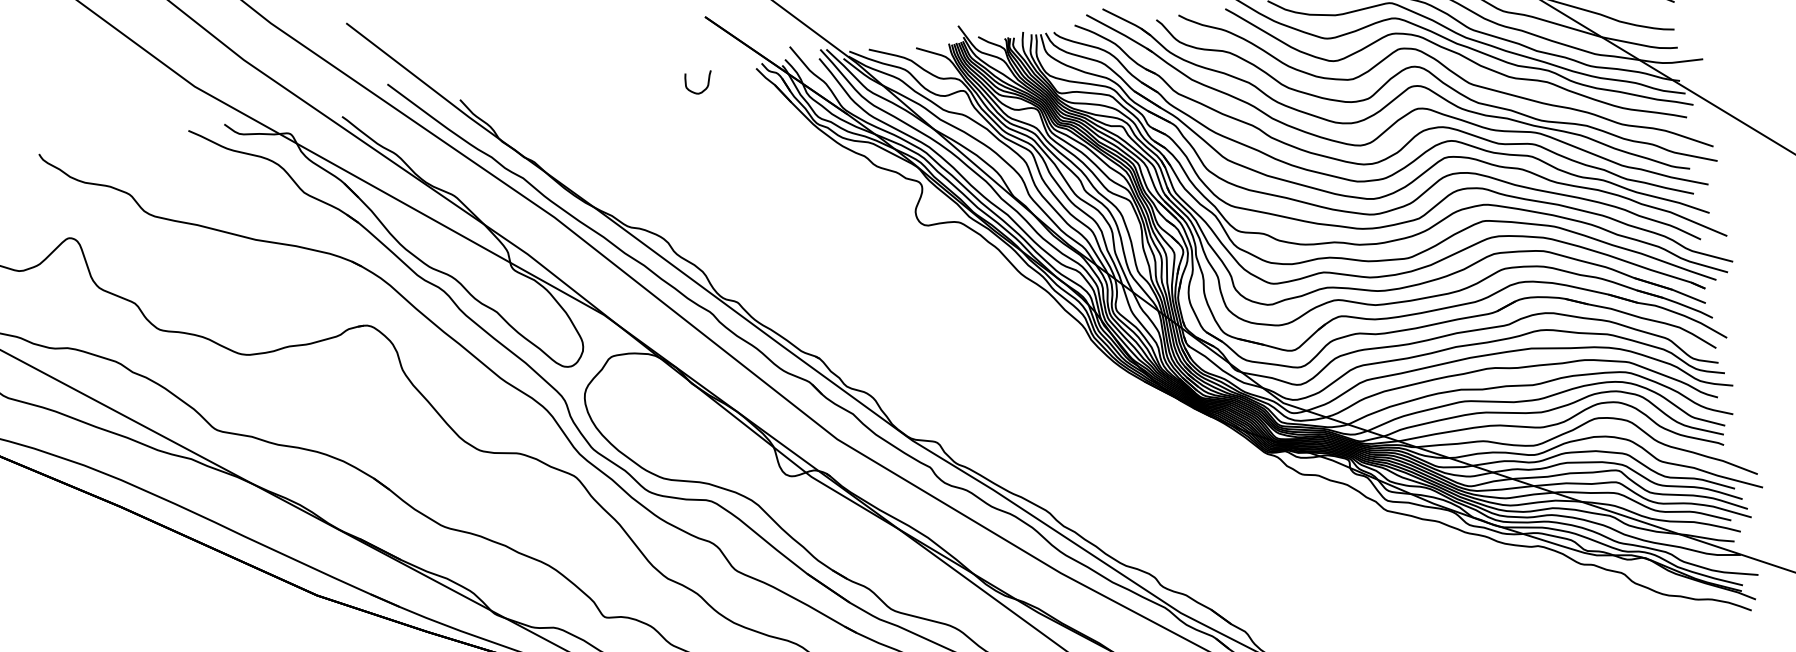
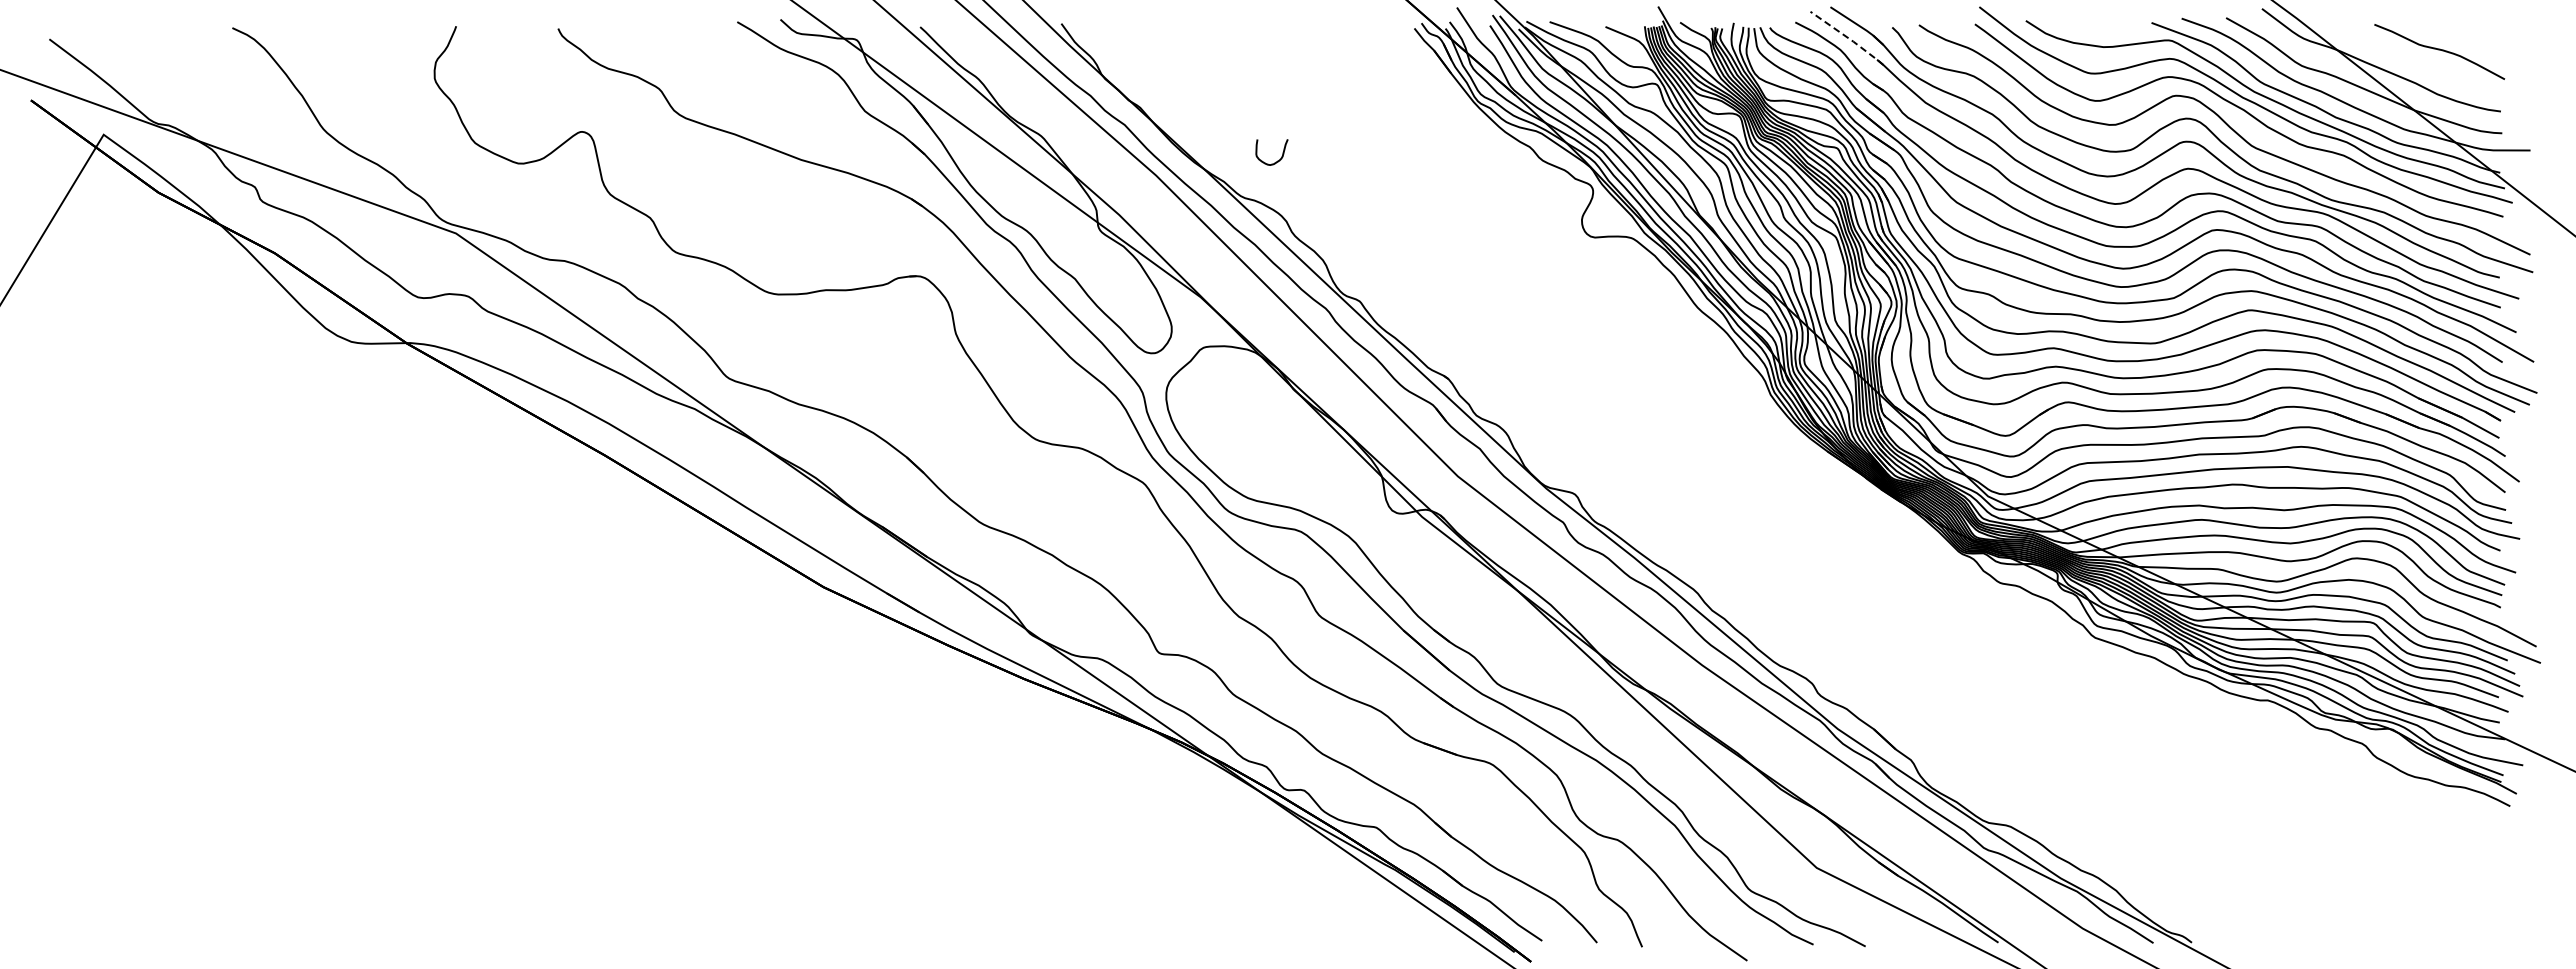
line: (1120, 33) -> (1848, 38), solid -> dashed
curve: (704, 89) -> (1277, 160), moved

